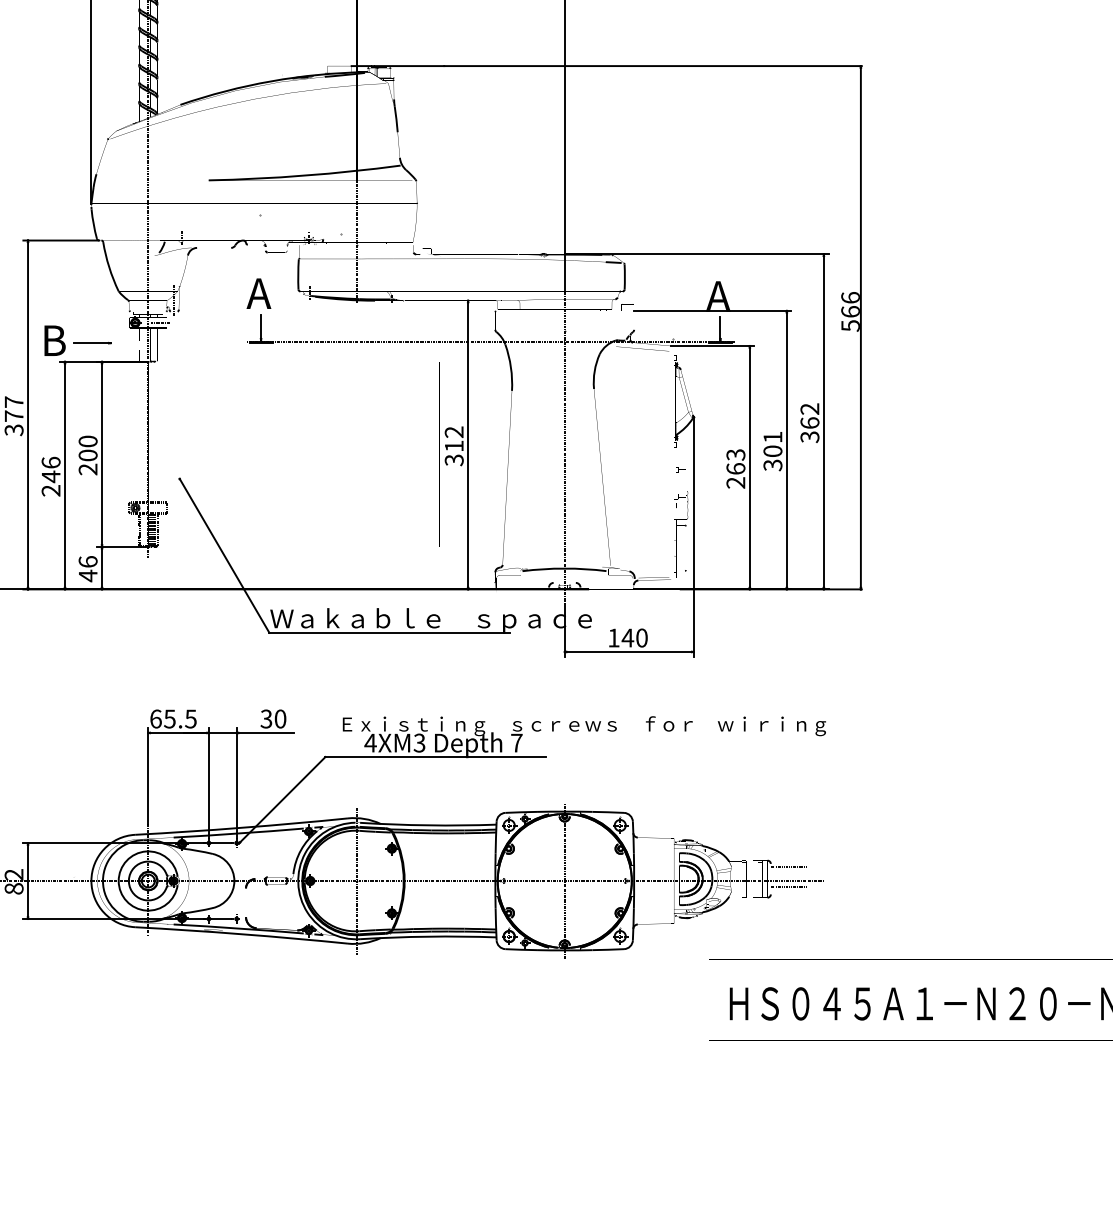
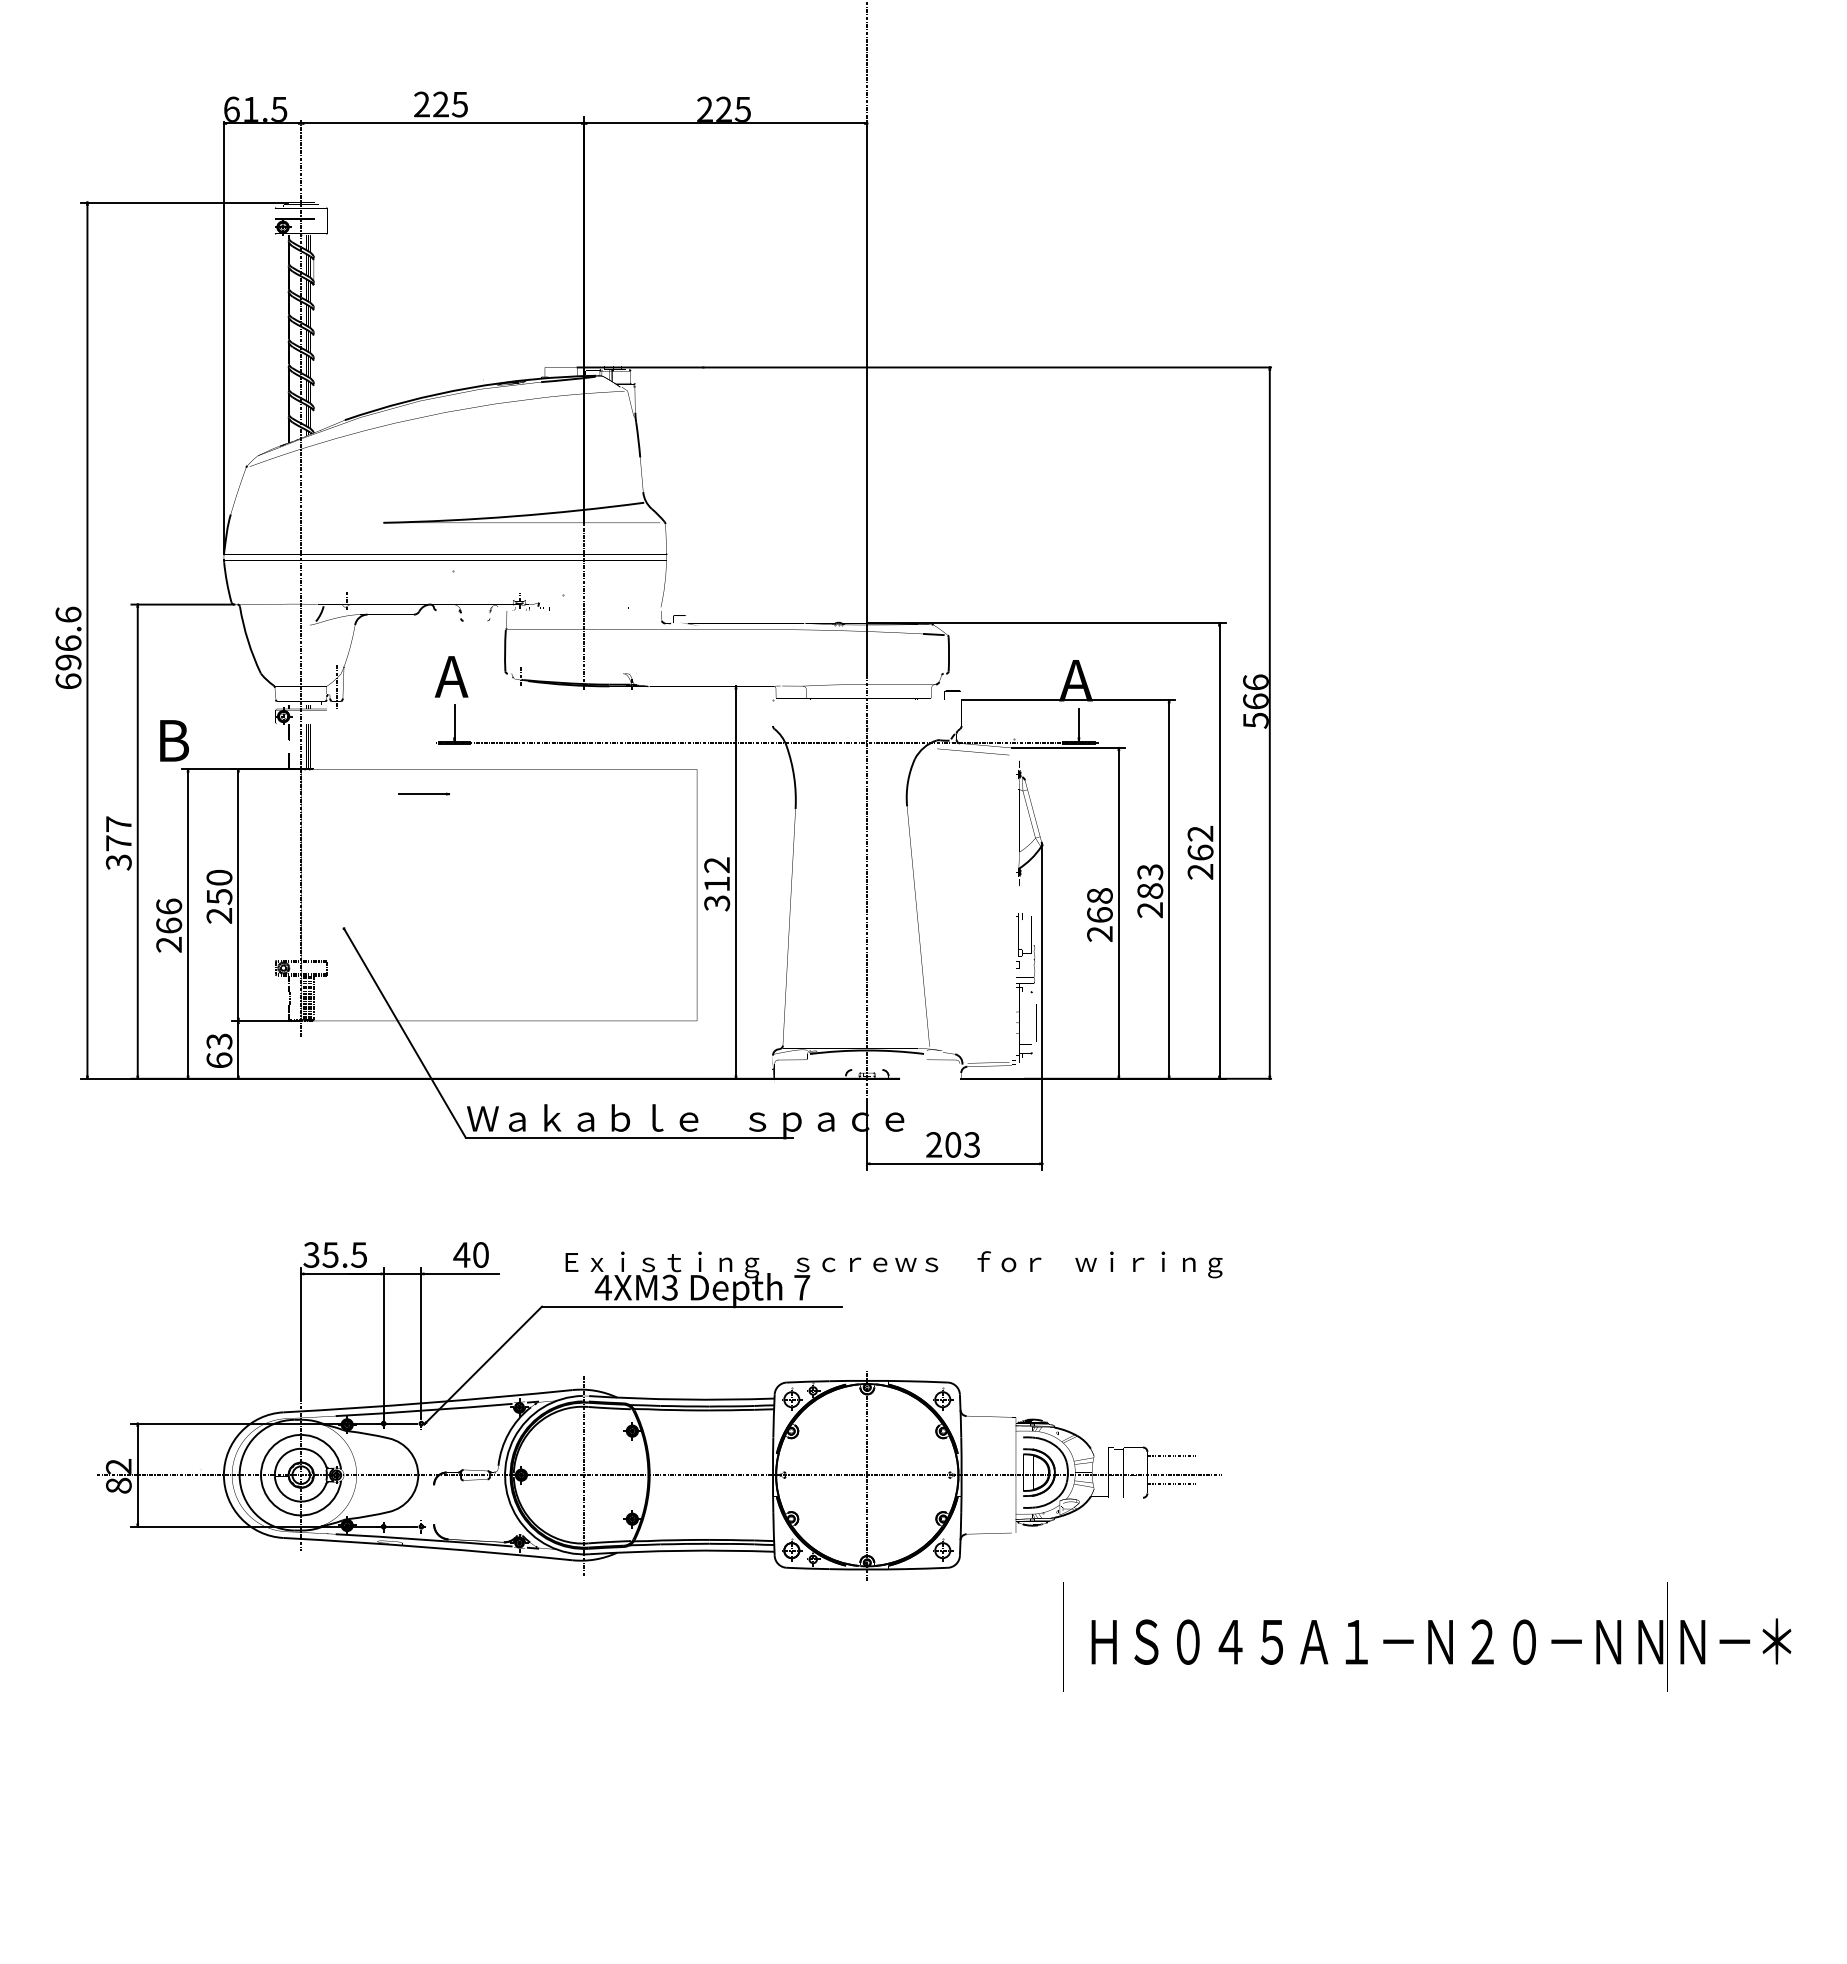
line: (160, 322) -> (317, 716), removed
part: (91, 342) -> (423, 793), moved
text: (809, 436) -> (1200, 871), 362 -> 262
text: (773, 451) -> (1150, 891), 301 -> 283
text: (735, 455) -> (1099, 896), 263 -> 268
text: (88, 456) -> (219, 897), 200 -> 250
text: (51, 476) -> (169, 925), 246 -> 266
text: (88, 569) -> (219, 1051), 46 -> 63
text: (628, 637) -> (953, 1144), 140 -> 203
text: (155, 718) -> (311, 1254), 65.5 -> 35.5
text: (266, 718) -> (461, 1254), 30 -> 40

